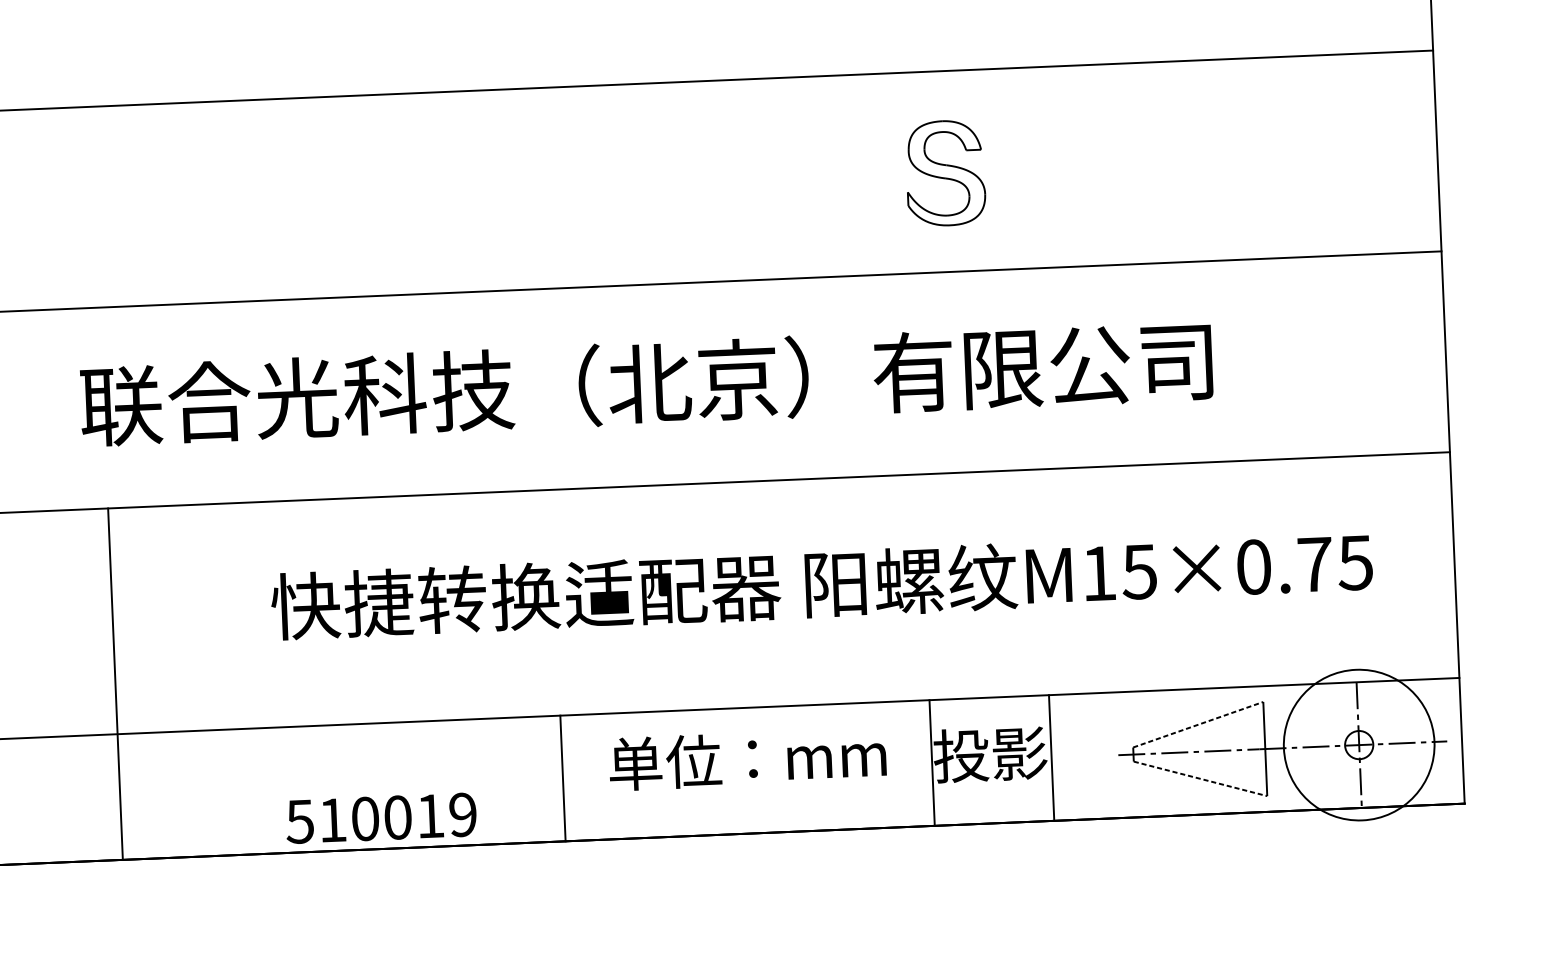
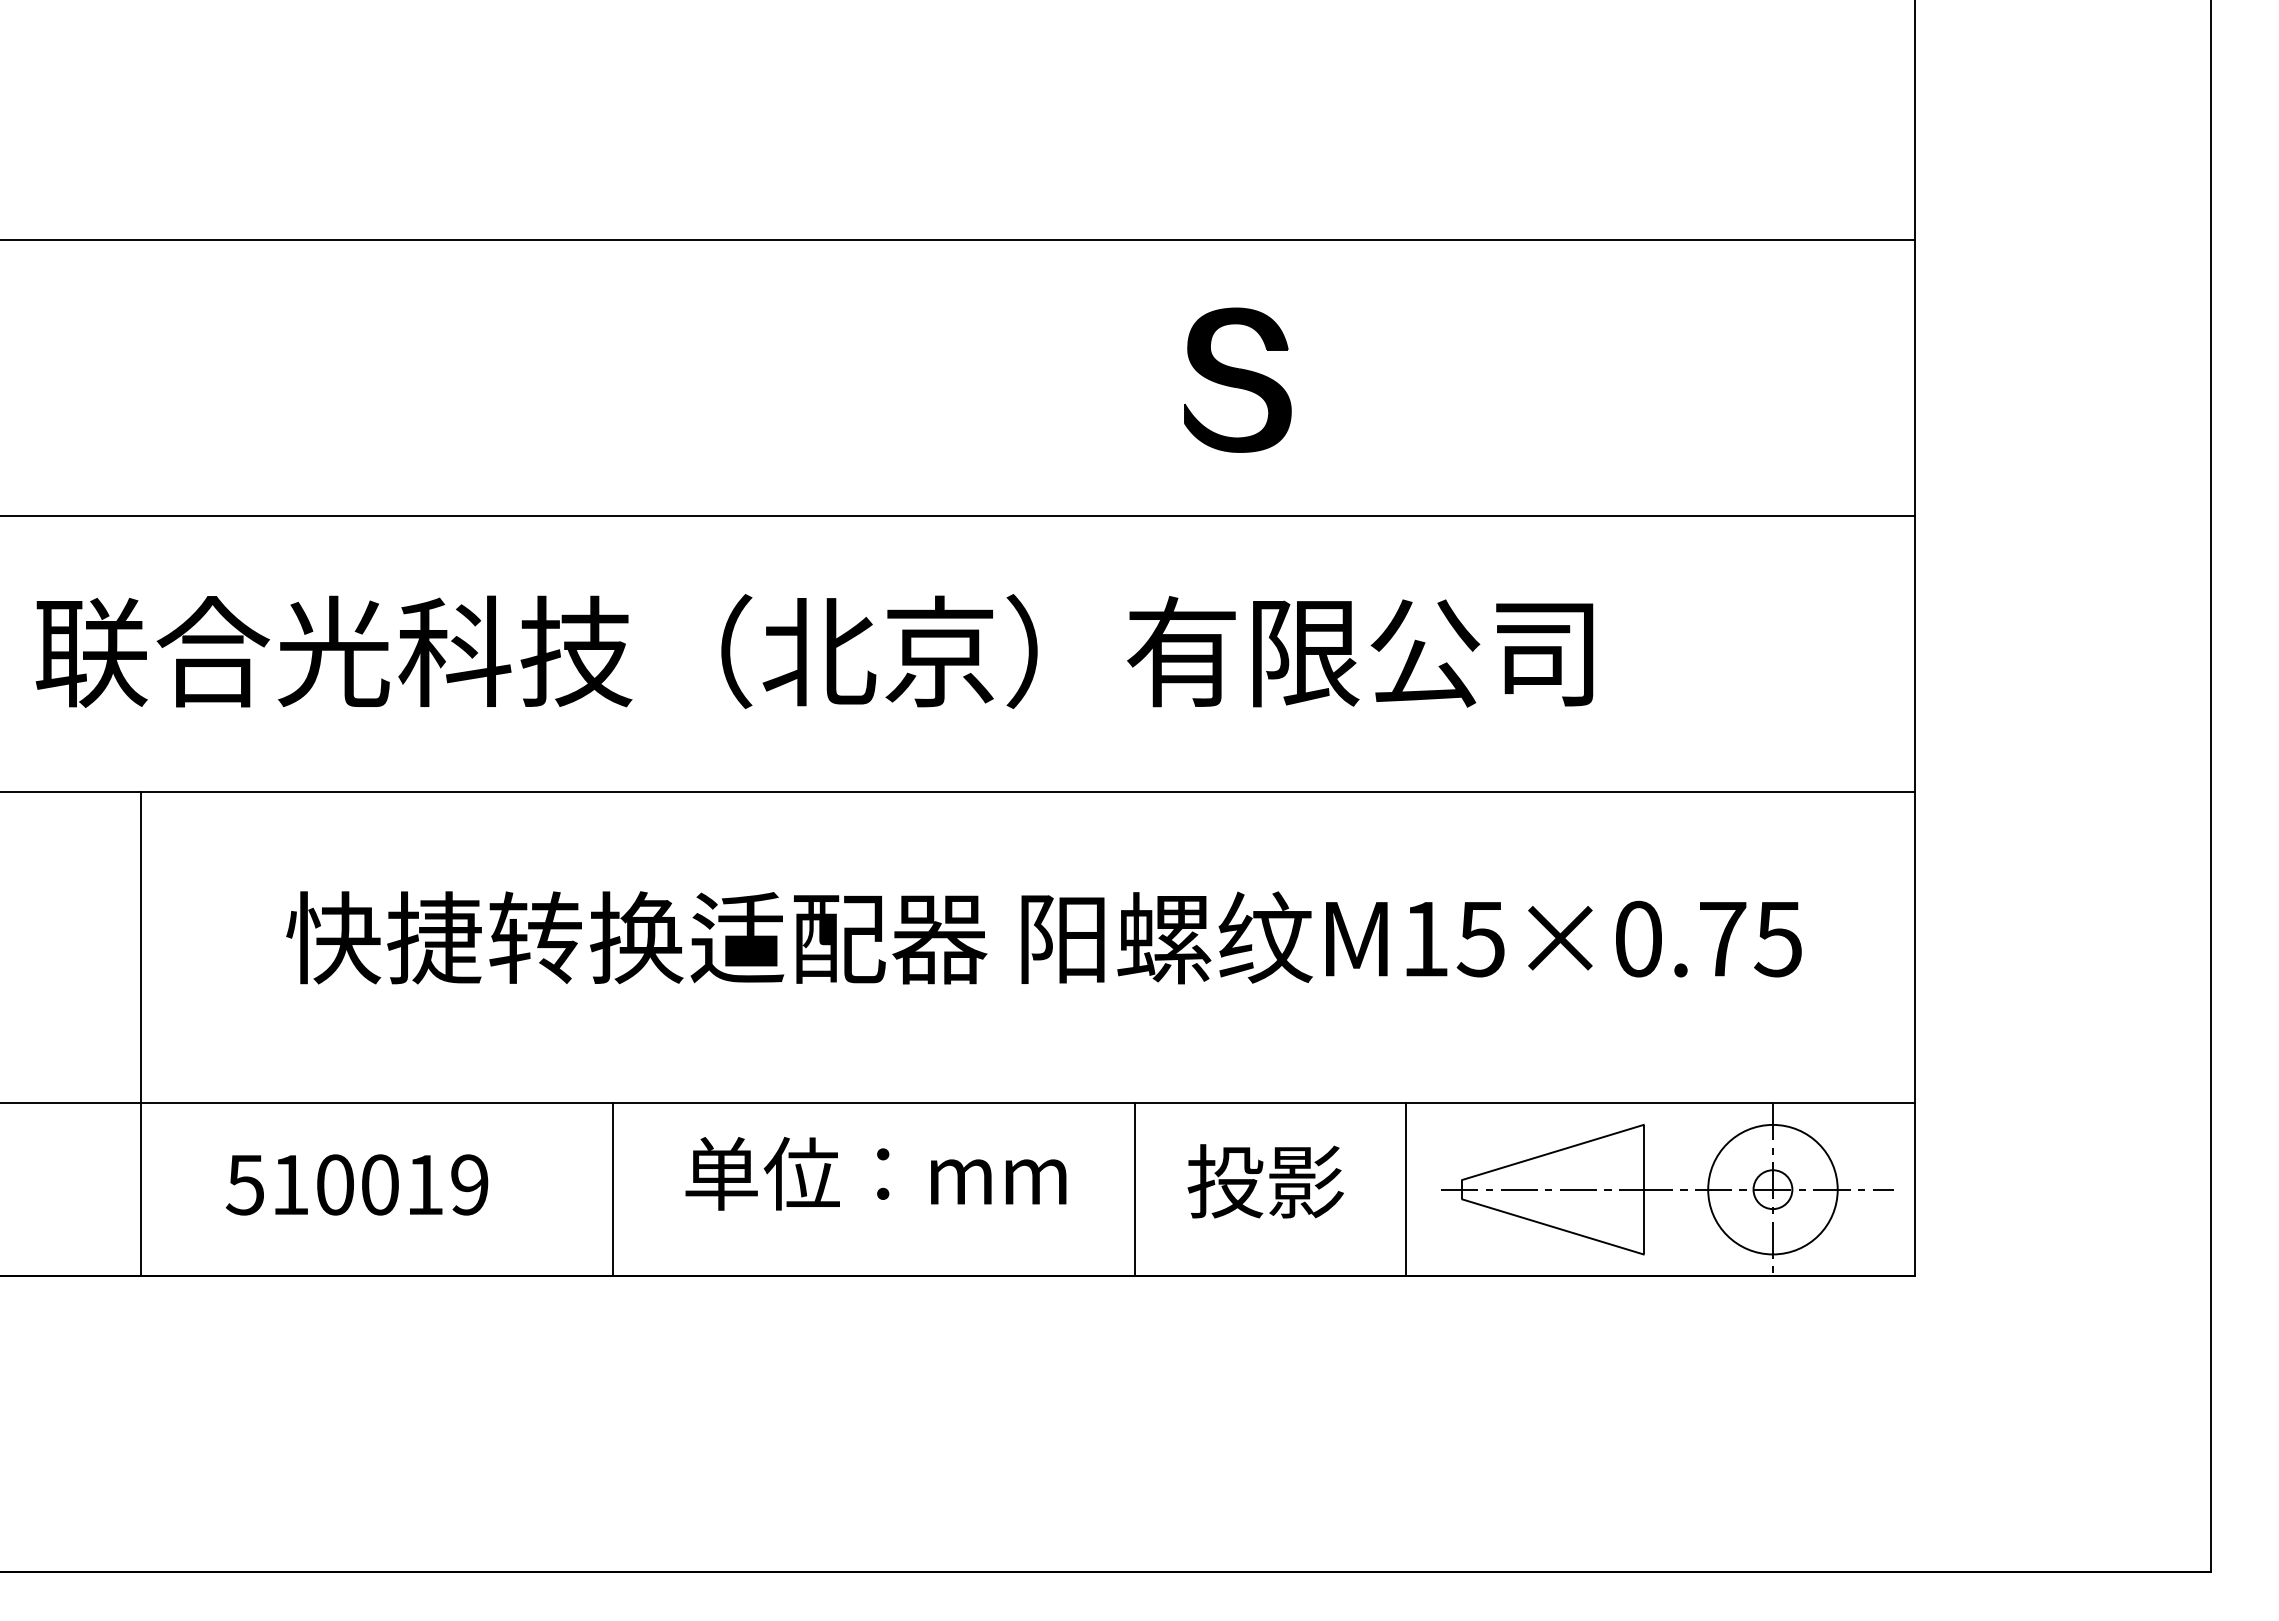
fill: (945, 173) -> (1237, 380), added
line: (115, 684) -> (140, 1034), moved
line: (1198, 724) -> (1553, 1152), dashed -> solid
circle: (1358, 744) -> (1772, 1189), size x0.62
line: (1051, 757) -> (1405, 1189), moved
text: (747, 758) -> (875, 1173), moved
line: (932, 762) -> (1135, 1189), moved
line: (563, 778) -> (613, 1189), moved
line: (1200, 778) -> (1553, 1226), dashed -> solid
text: (381, 817) -> (357, 1184), moved

